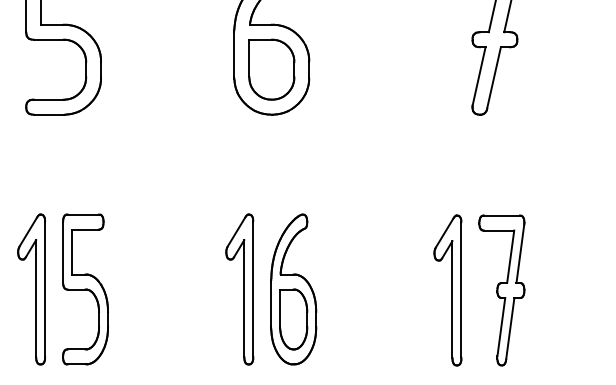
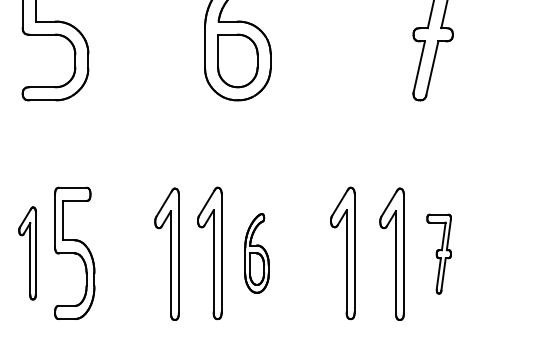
part: (31, 289) -> (27, 253), size x0.7
part: (190, 289) -> (166, 253), added
part: (293, 289) -> (256, 253), size x0.6
part: (391, 289) -> (342, 253), added
part: (501, 289) -> (438, 253), size x0.6

